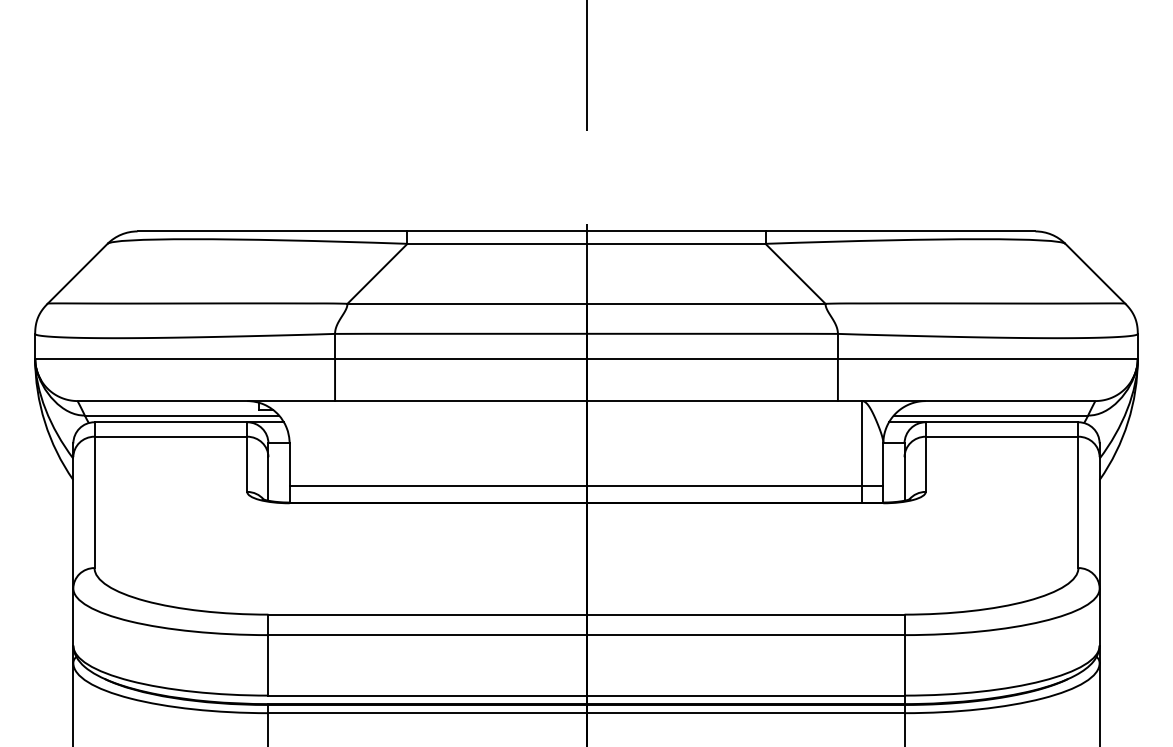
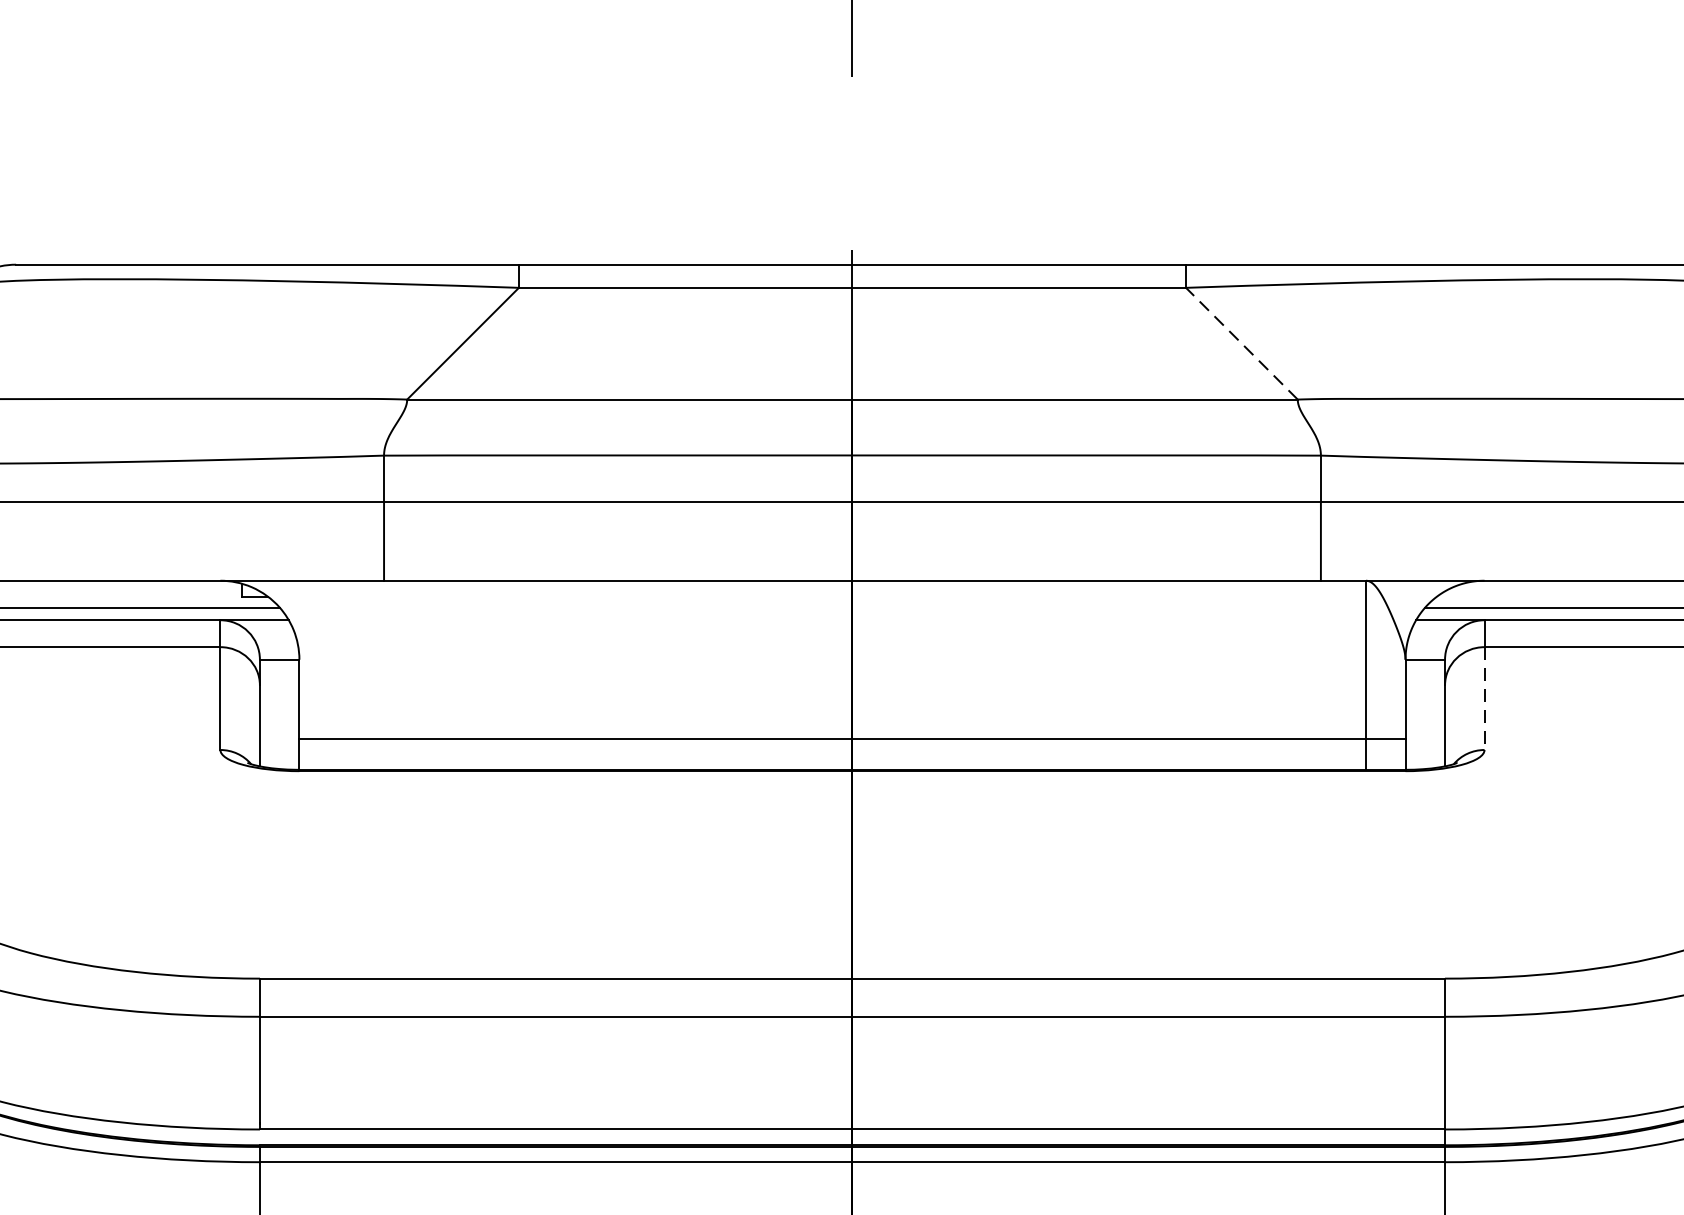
line: (795, 273) -> (1241, 343), solid -> dashed
line: (925, 464) -> (1484, 698), solid -> dashed

